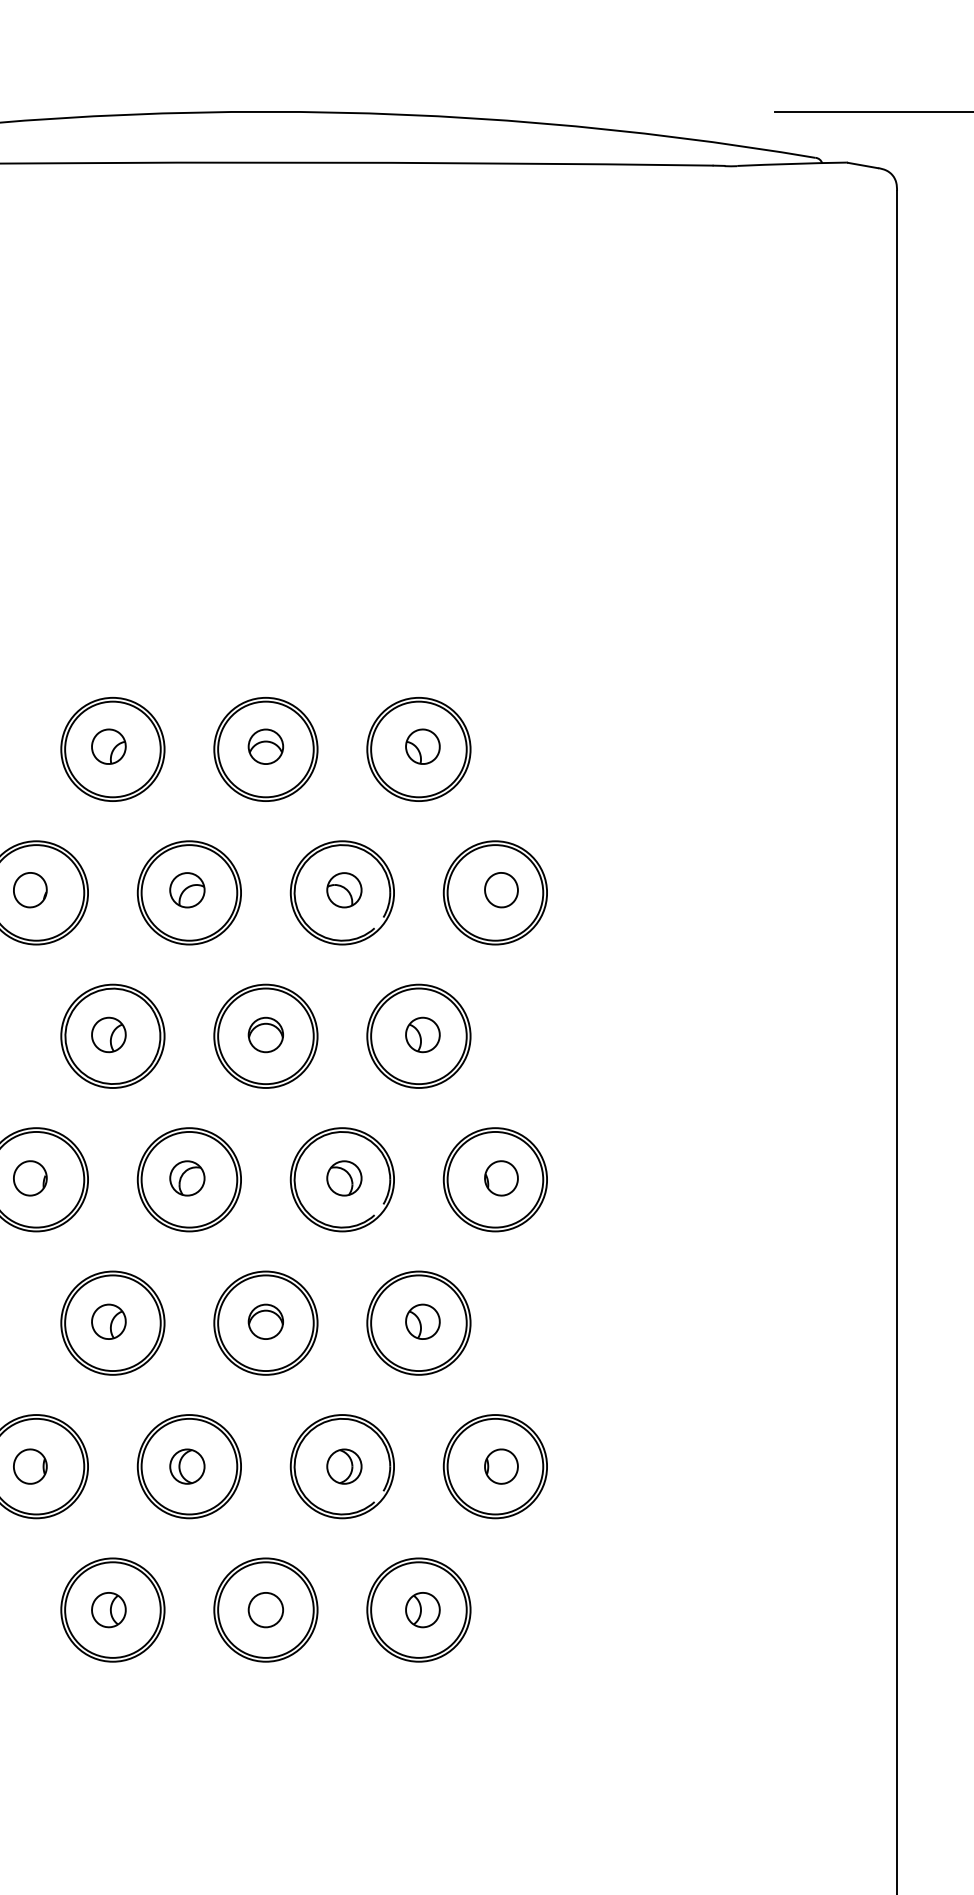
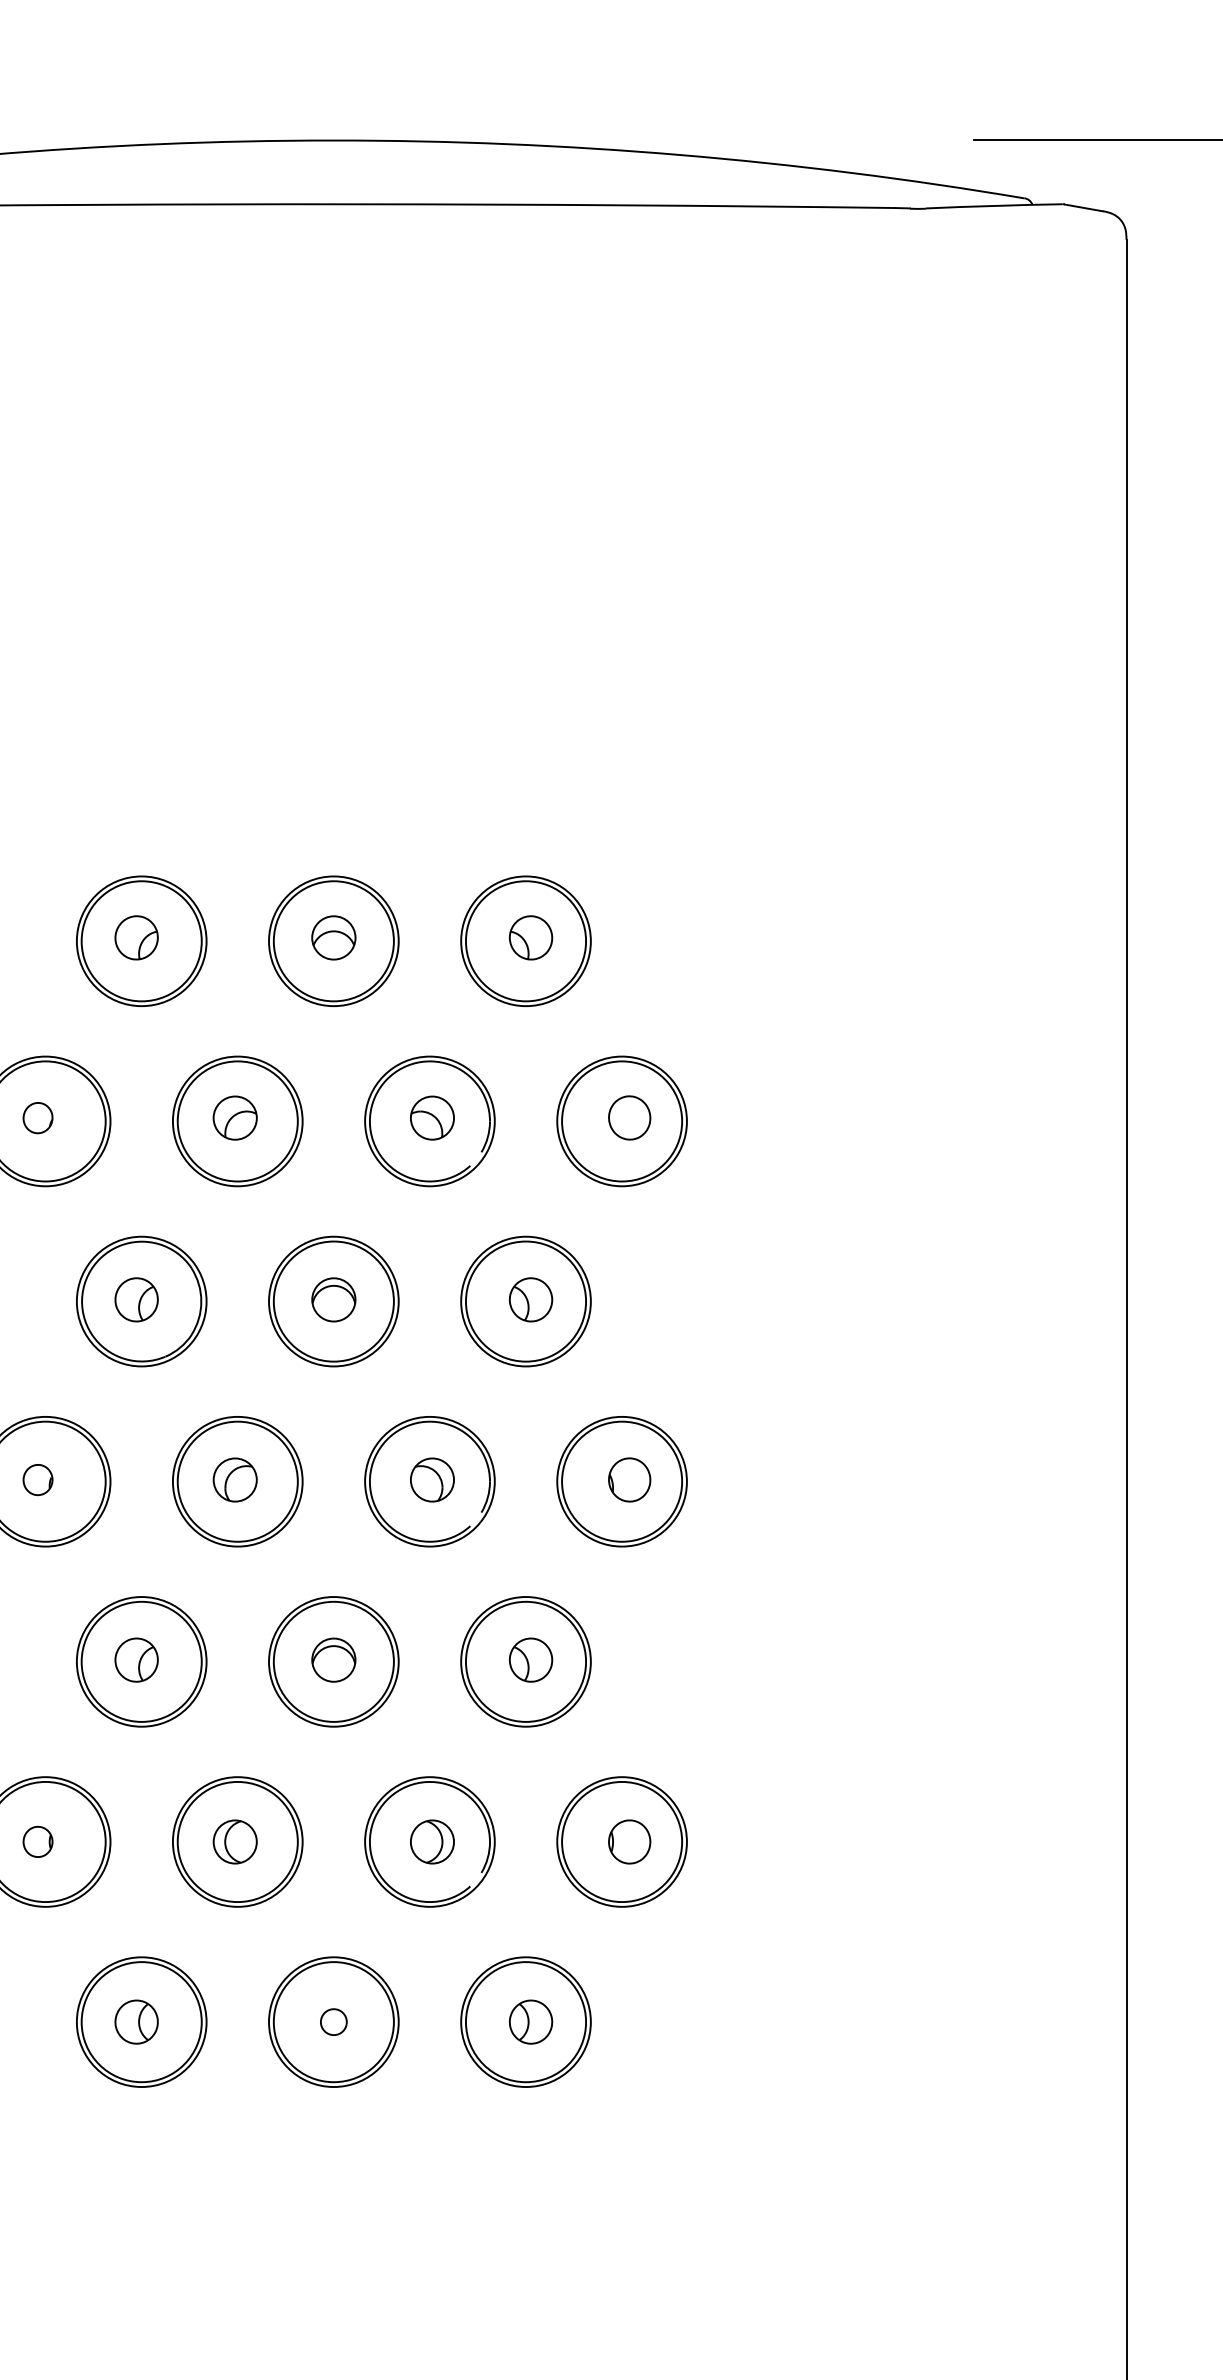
part: (30, 890) -> (38, 1118), size x0.7
part: (30, 1178) -> (38, 1480), size x0.7
part: (30, 1466) -> (38, 1841), size x0.7
circle: (265, 1609) -> (333, 2021), size x0.6

